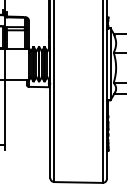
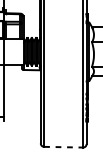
line: (79, 182) -> (64, 147), solid -> dashed

